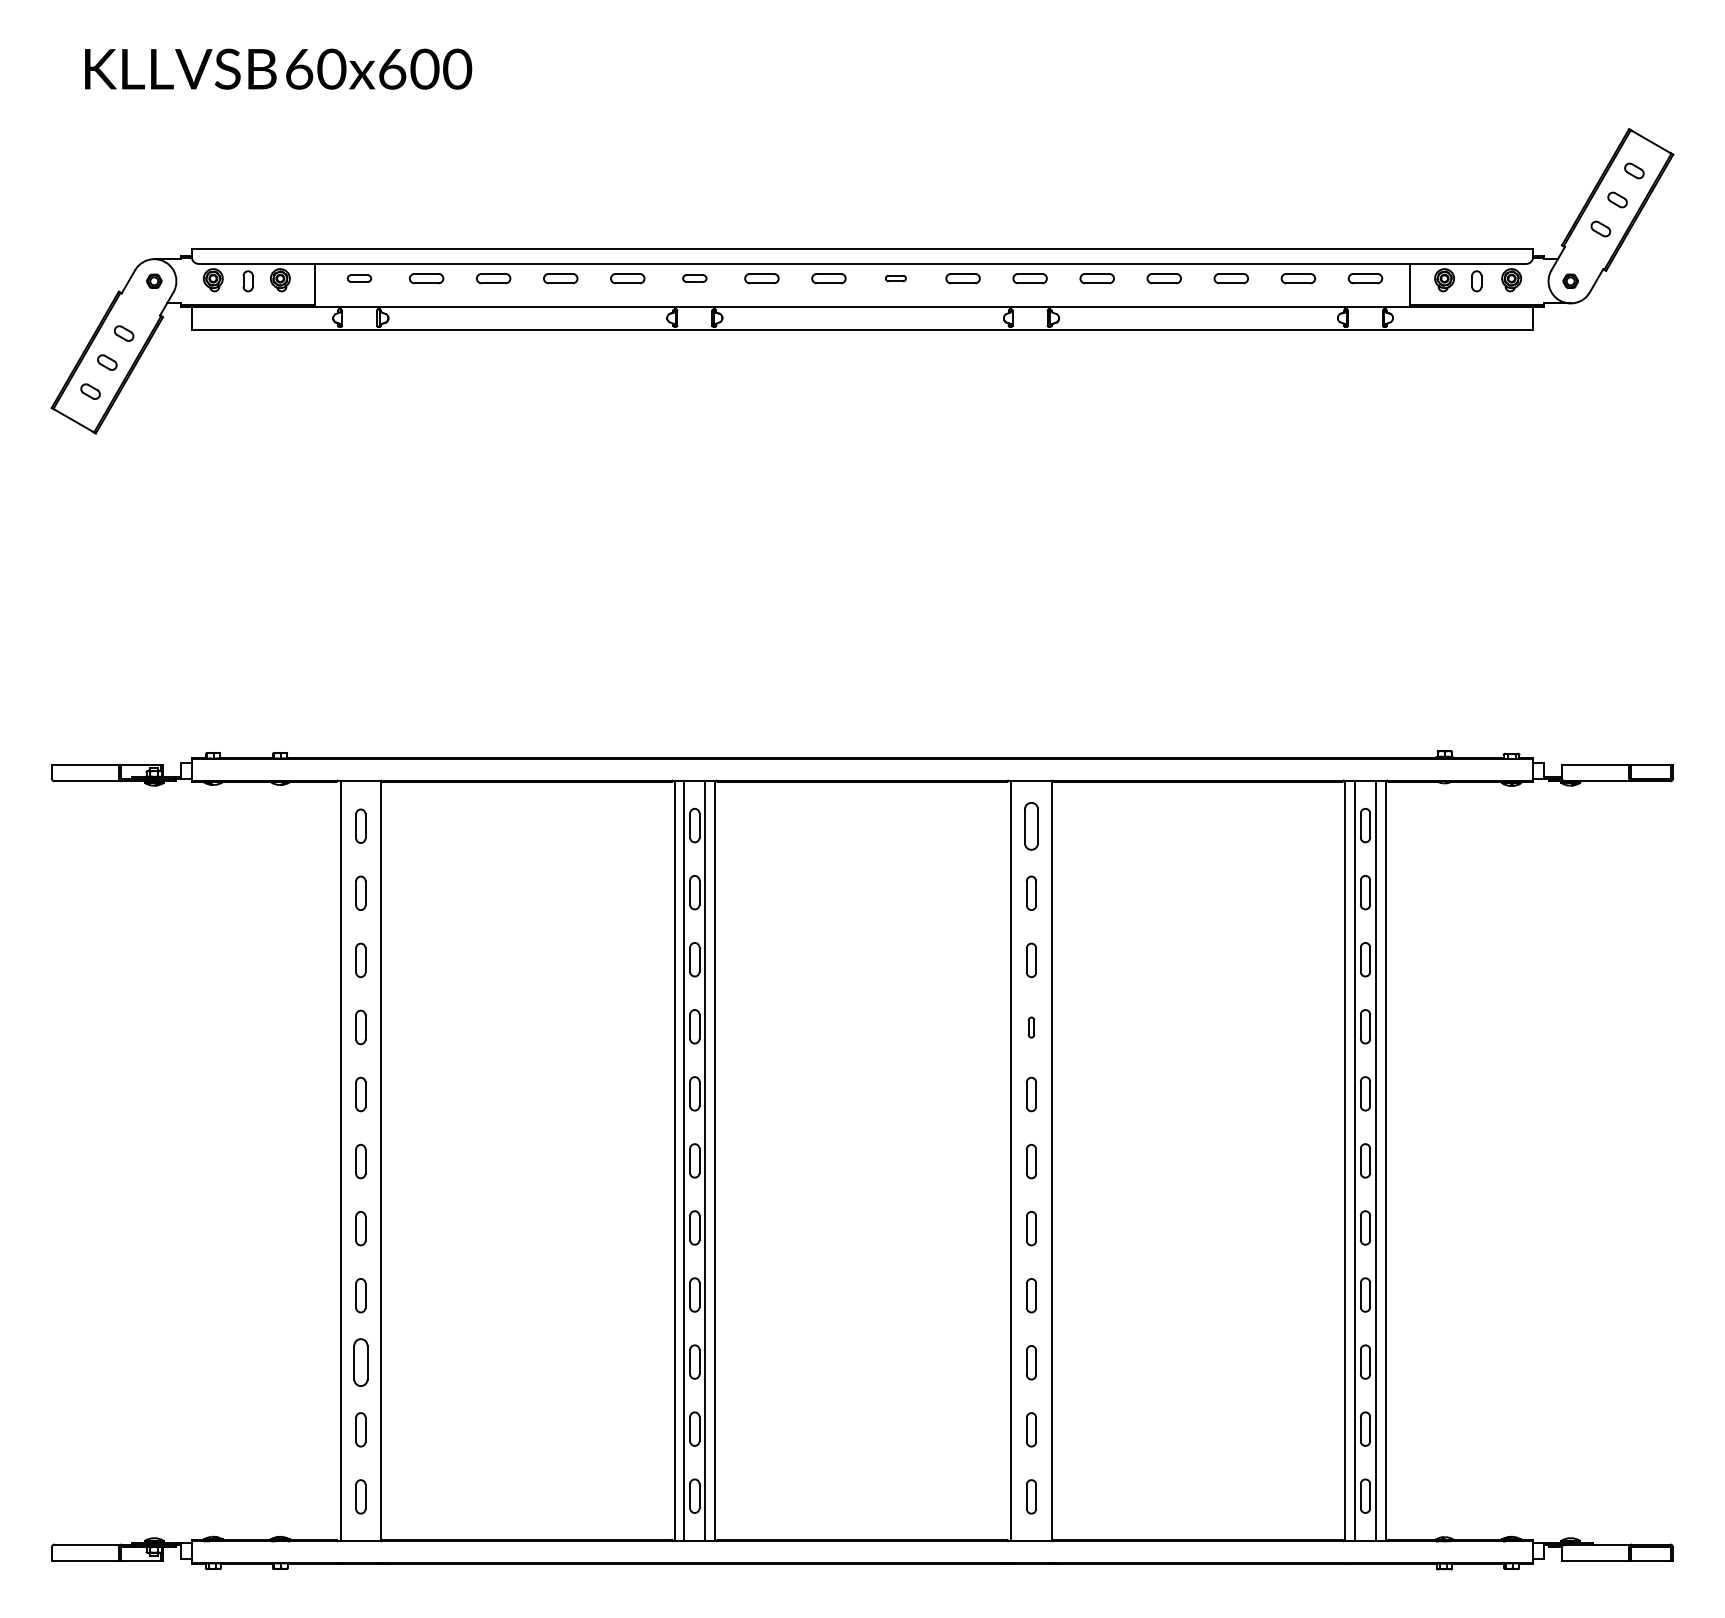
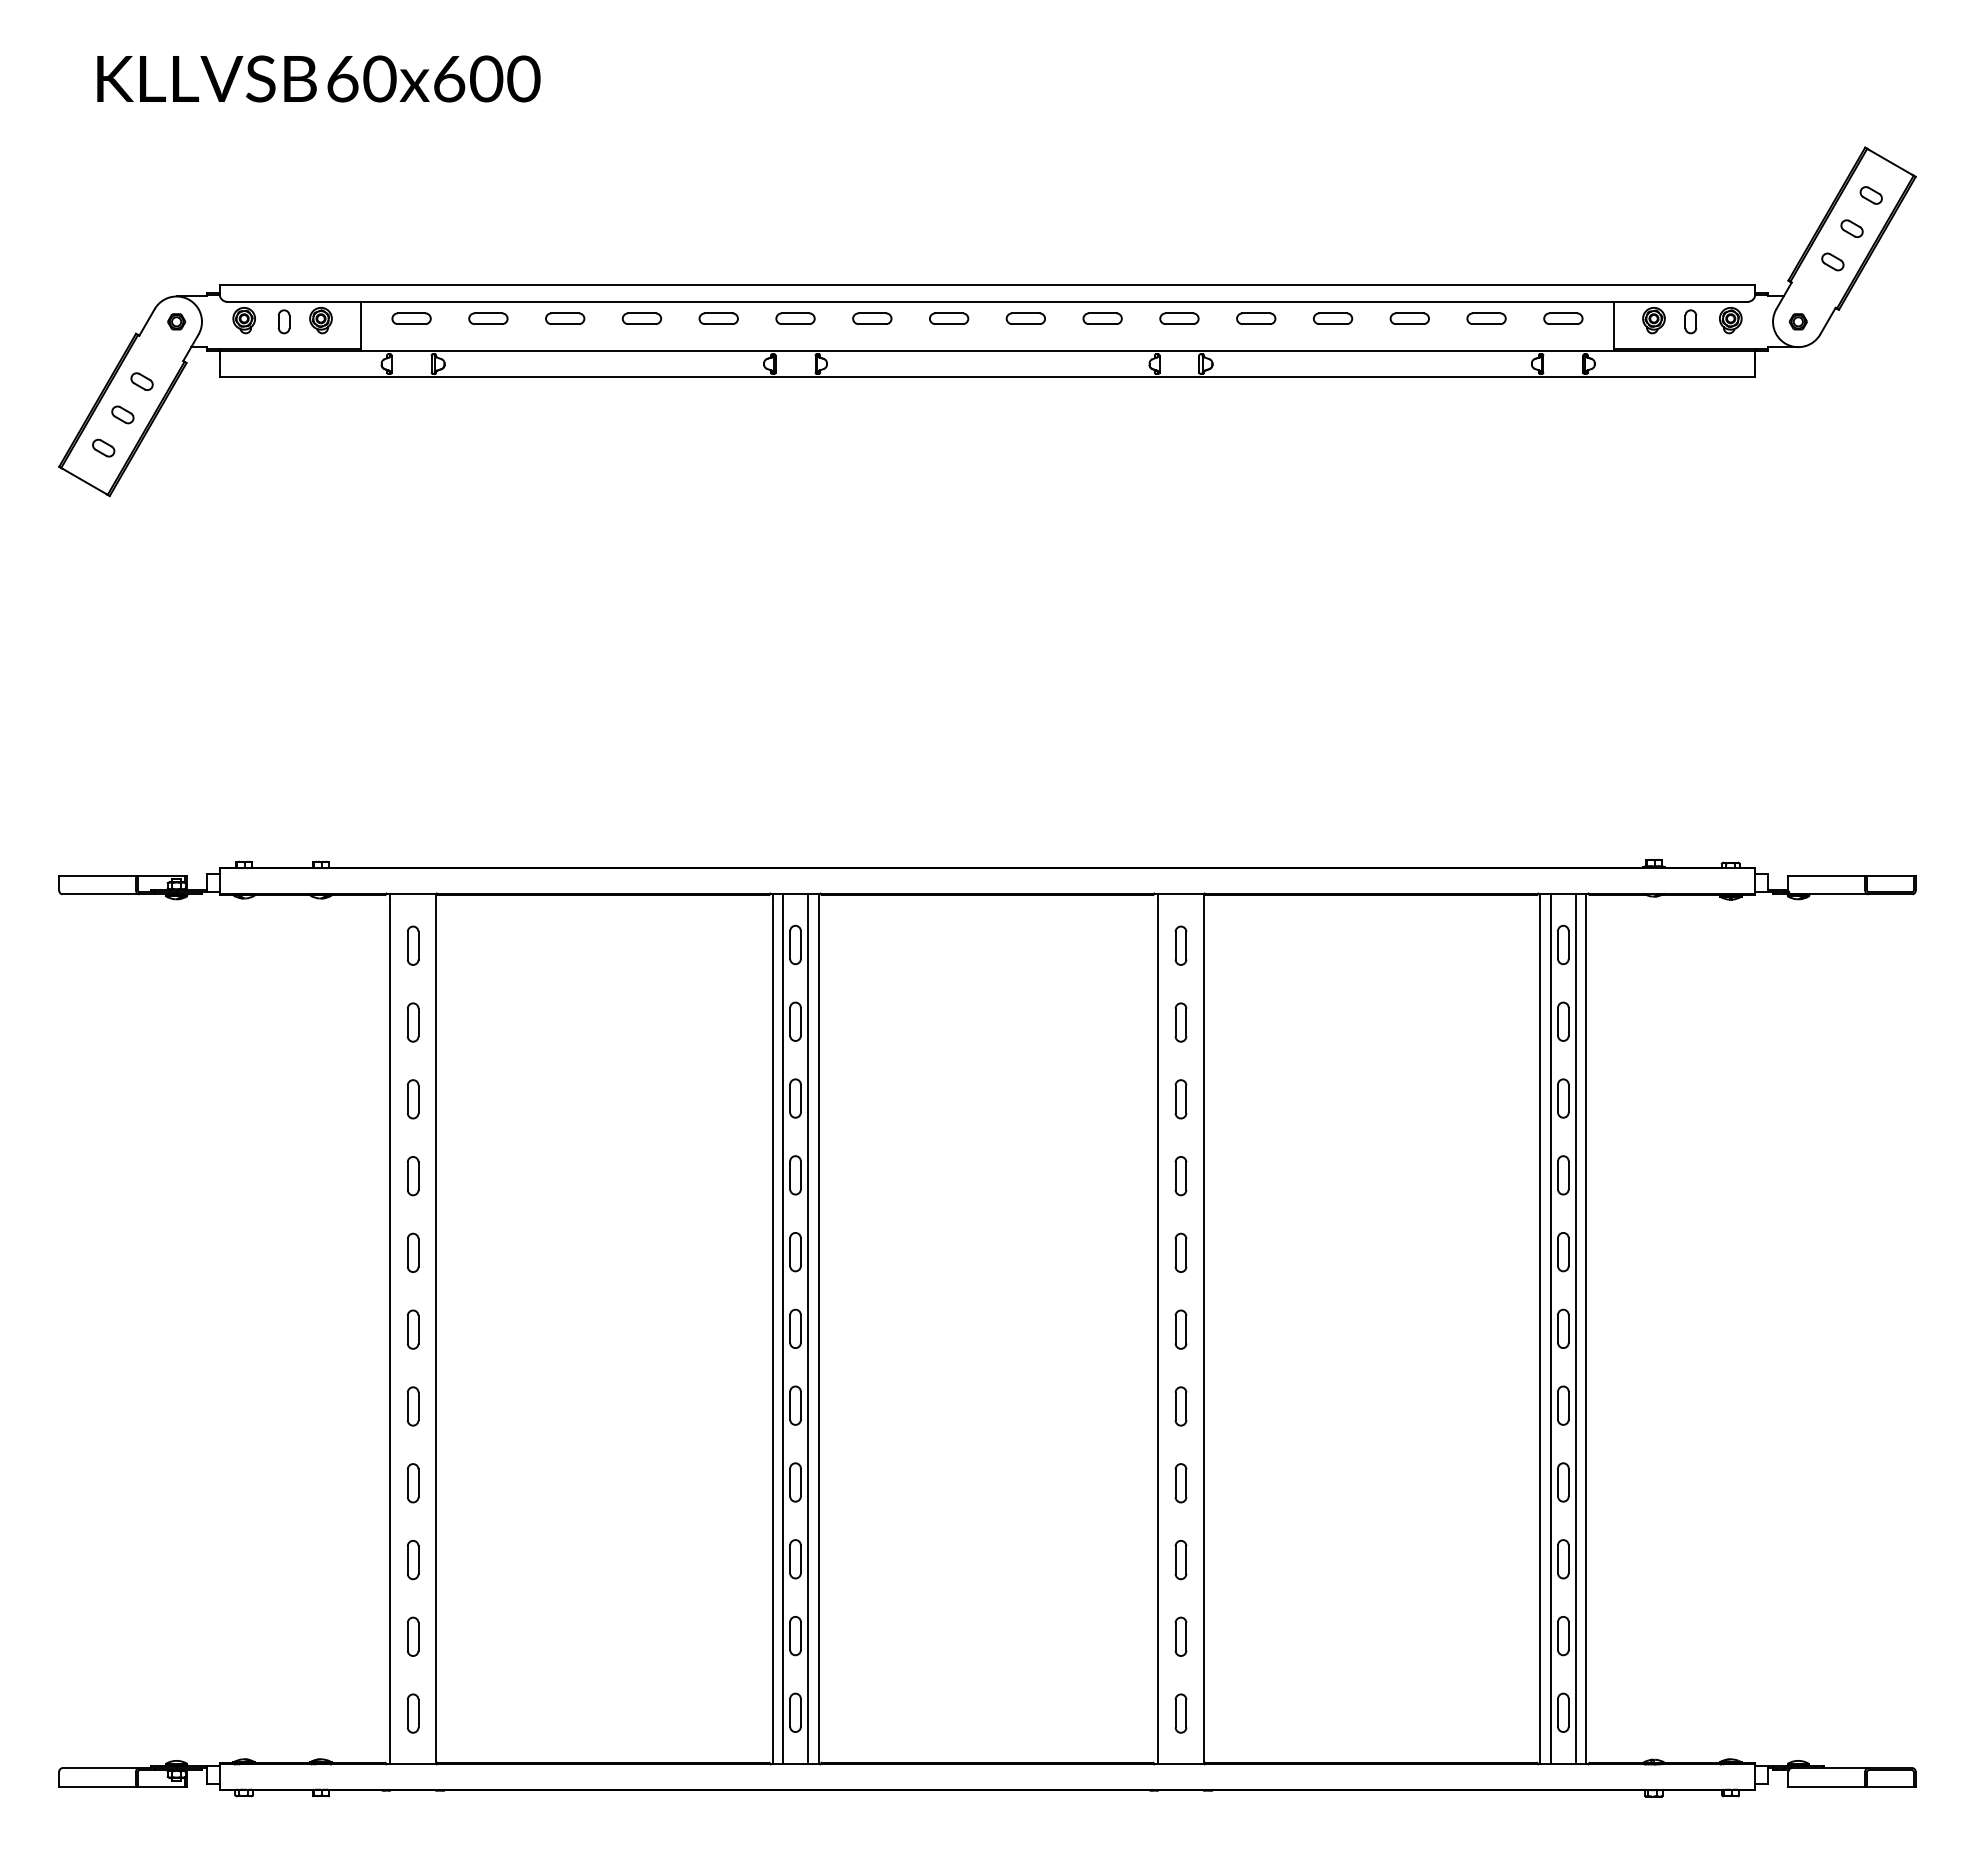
part: (359, 278) -> (411, 318), size x1.43
part: (694, 278) -> (795, 318), size x1.43
part: (895, 278) -> (1025, 318), size x1.67
part: (1031, 826) -> (1180, 945), size x0.71
part: (1031, 1027) -> (1180, 1176), size x1.67
part: (360, 1363) -> (412, 1560), size x0.71

